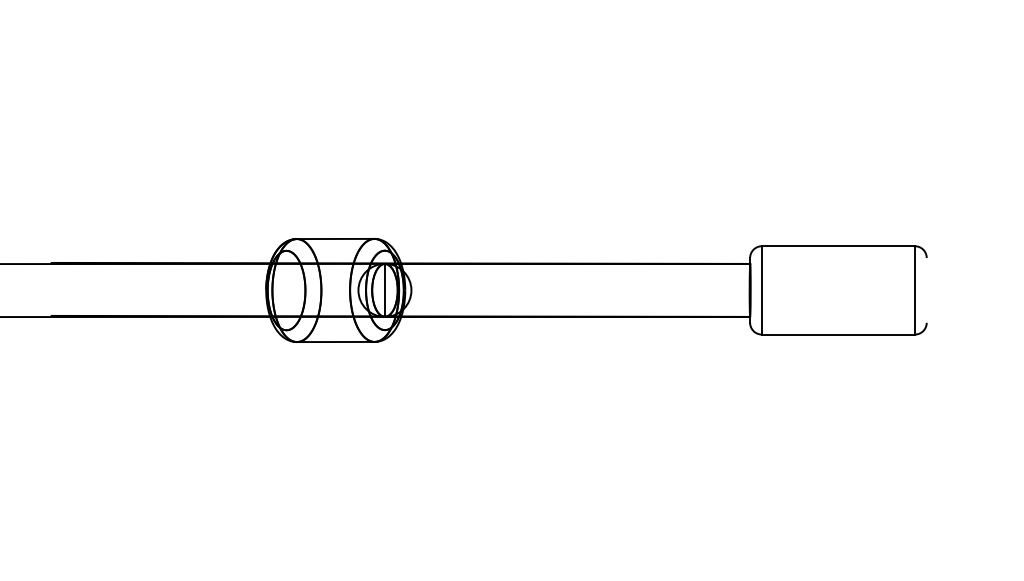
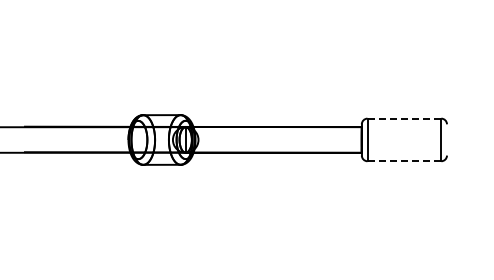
line: (838, 245) -> (404, 118), solid -> dashed
line: (838, 335) -> (404, 161), solid -> dashed

